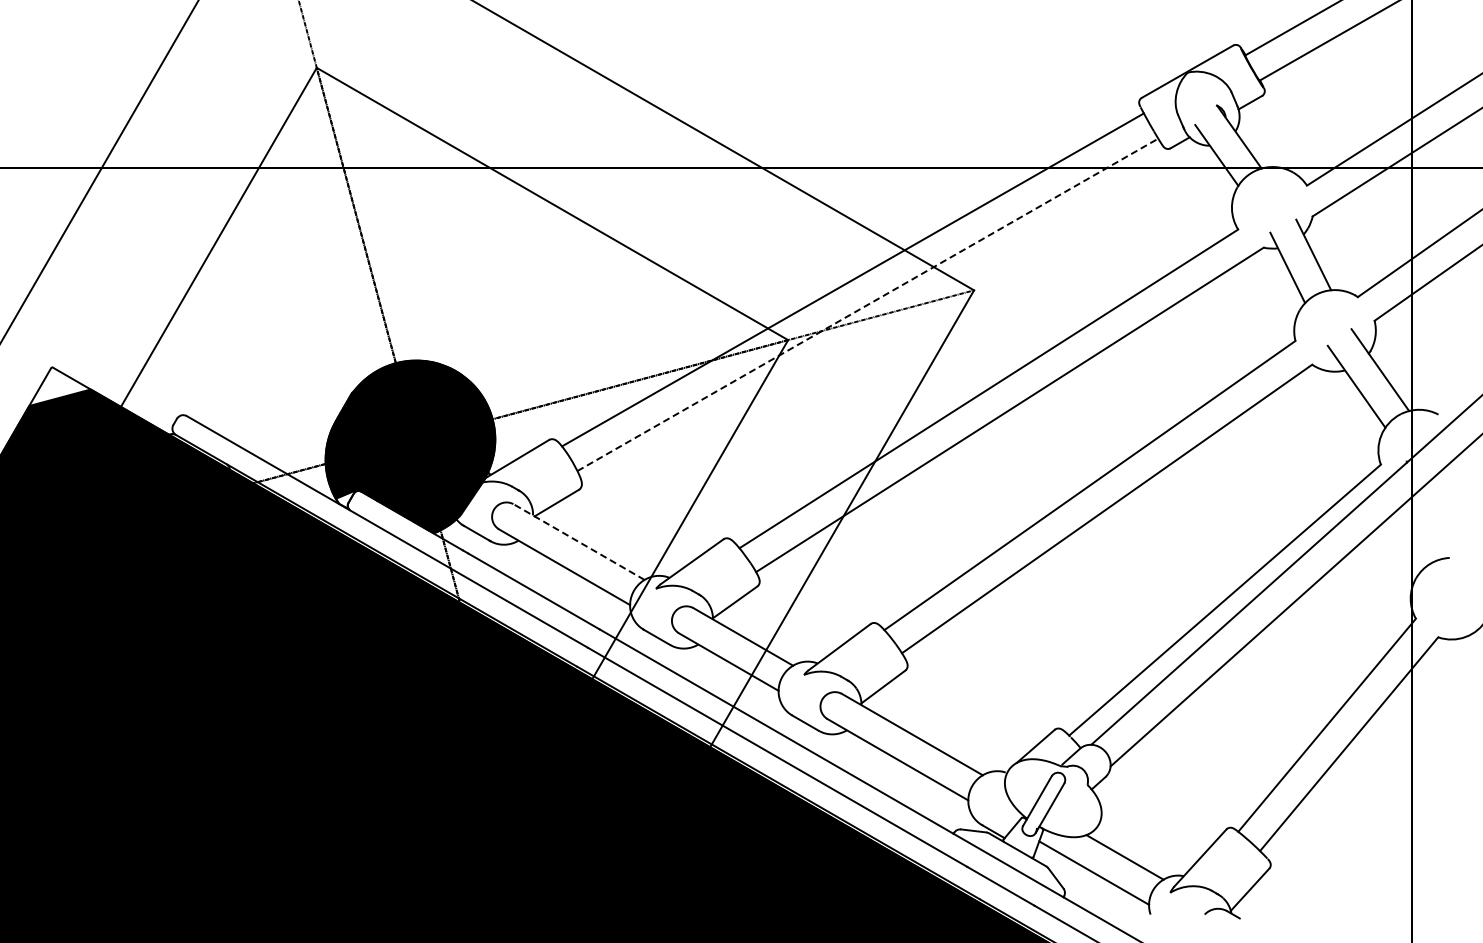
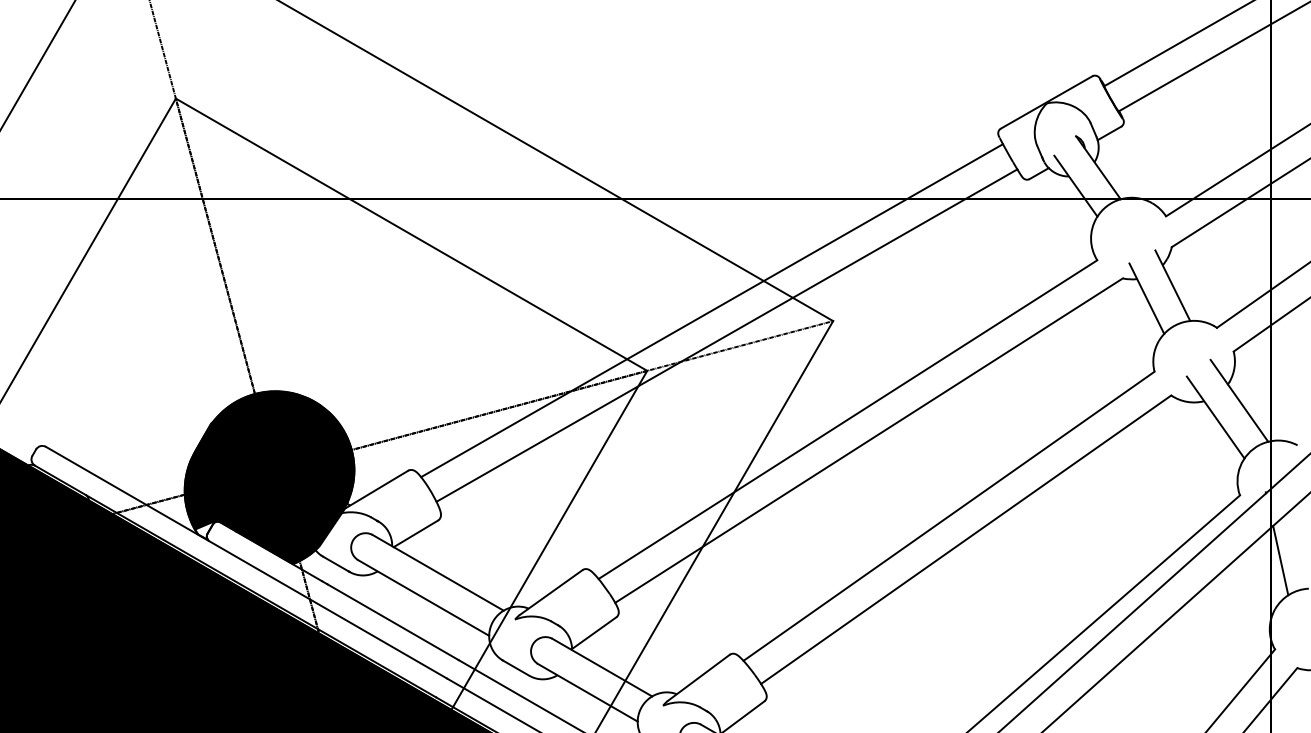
line: (867, 304) -> (726, 335), dashed -> solid
line: (1421, 529) -> (1280, 560), added
line: (579, 542) -> (438, 573), dashed -> solid

